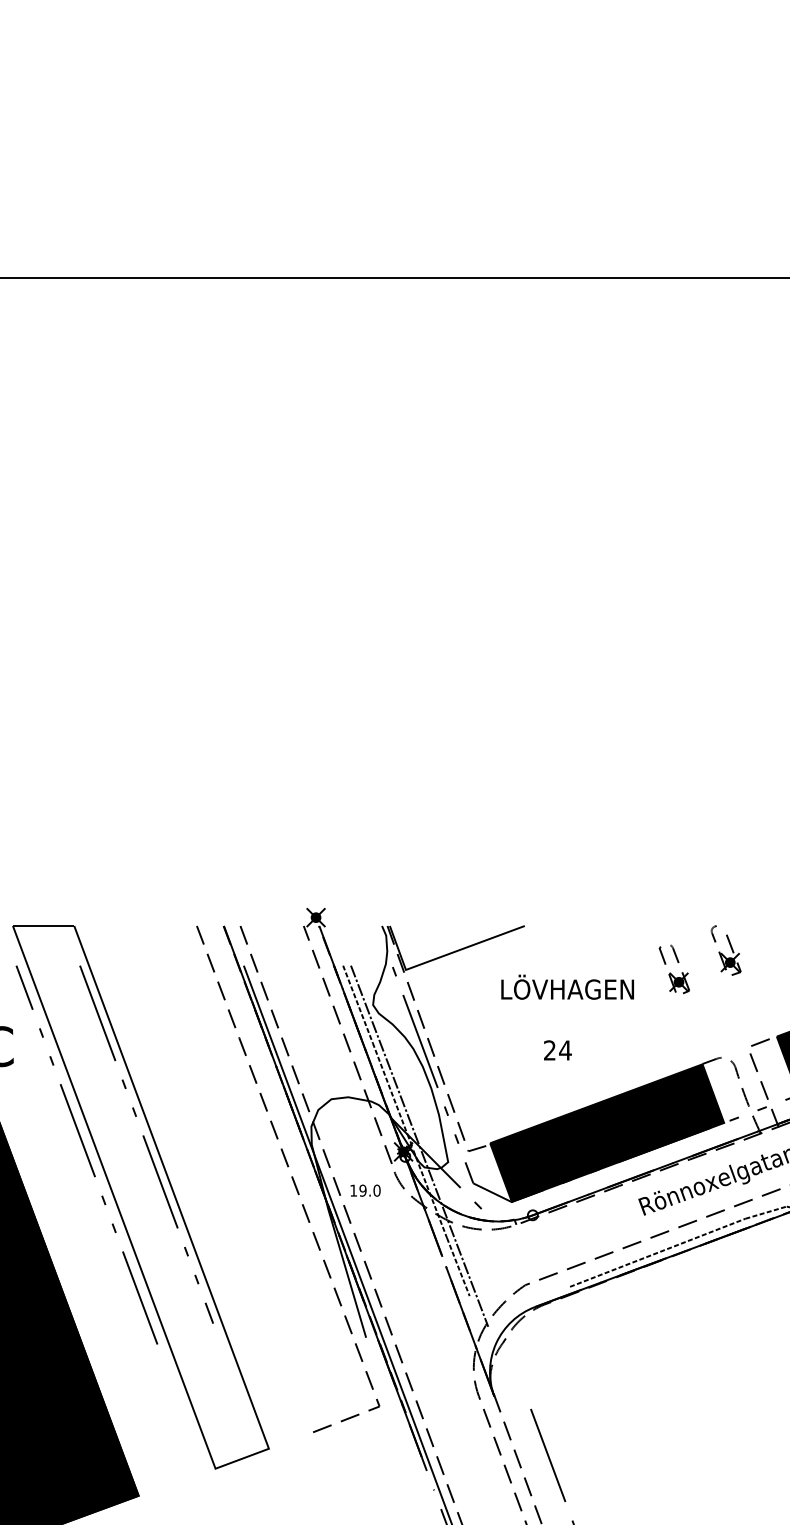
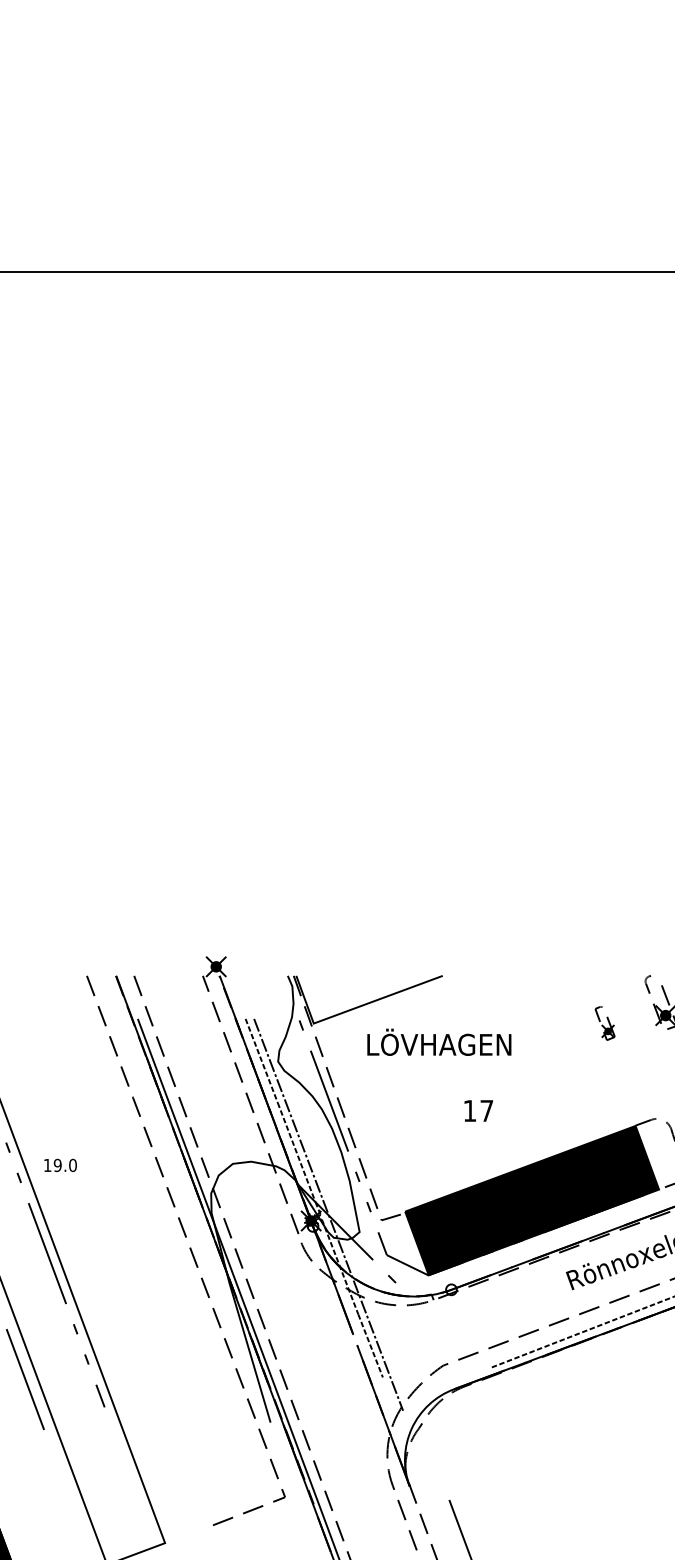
part: (674, 969) -> (605, 1023), size x0.6
text: (567, 986) -> (439, 1041), moved
text: (557, 1050) -> (478, 1110), 24 -> 17
text: (365, 1190) -> (60, 1165), moved

